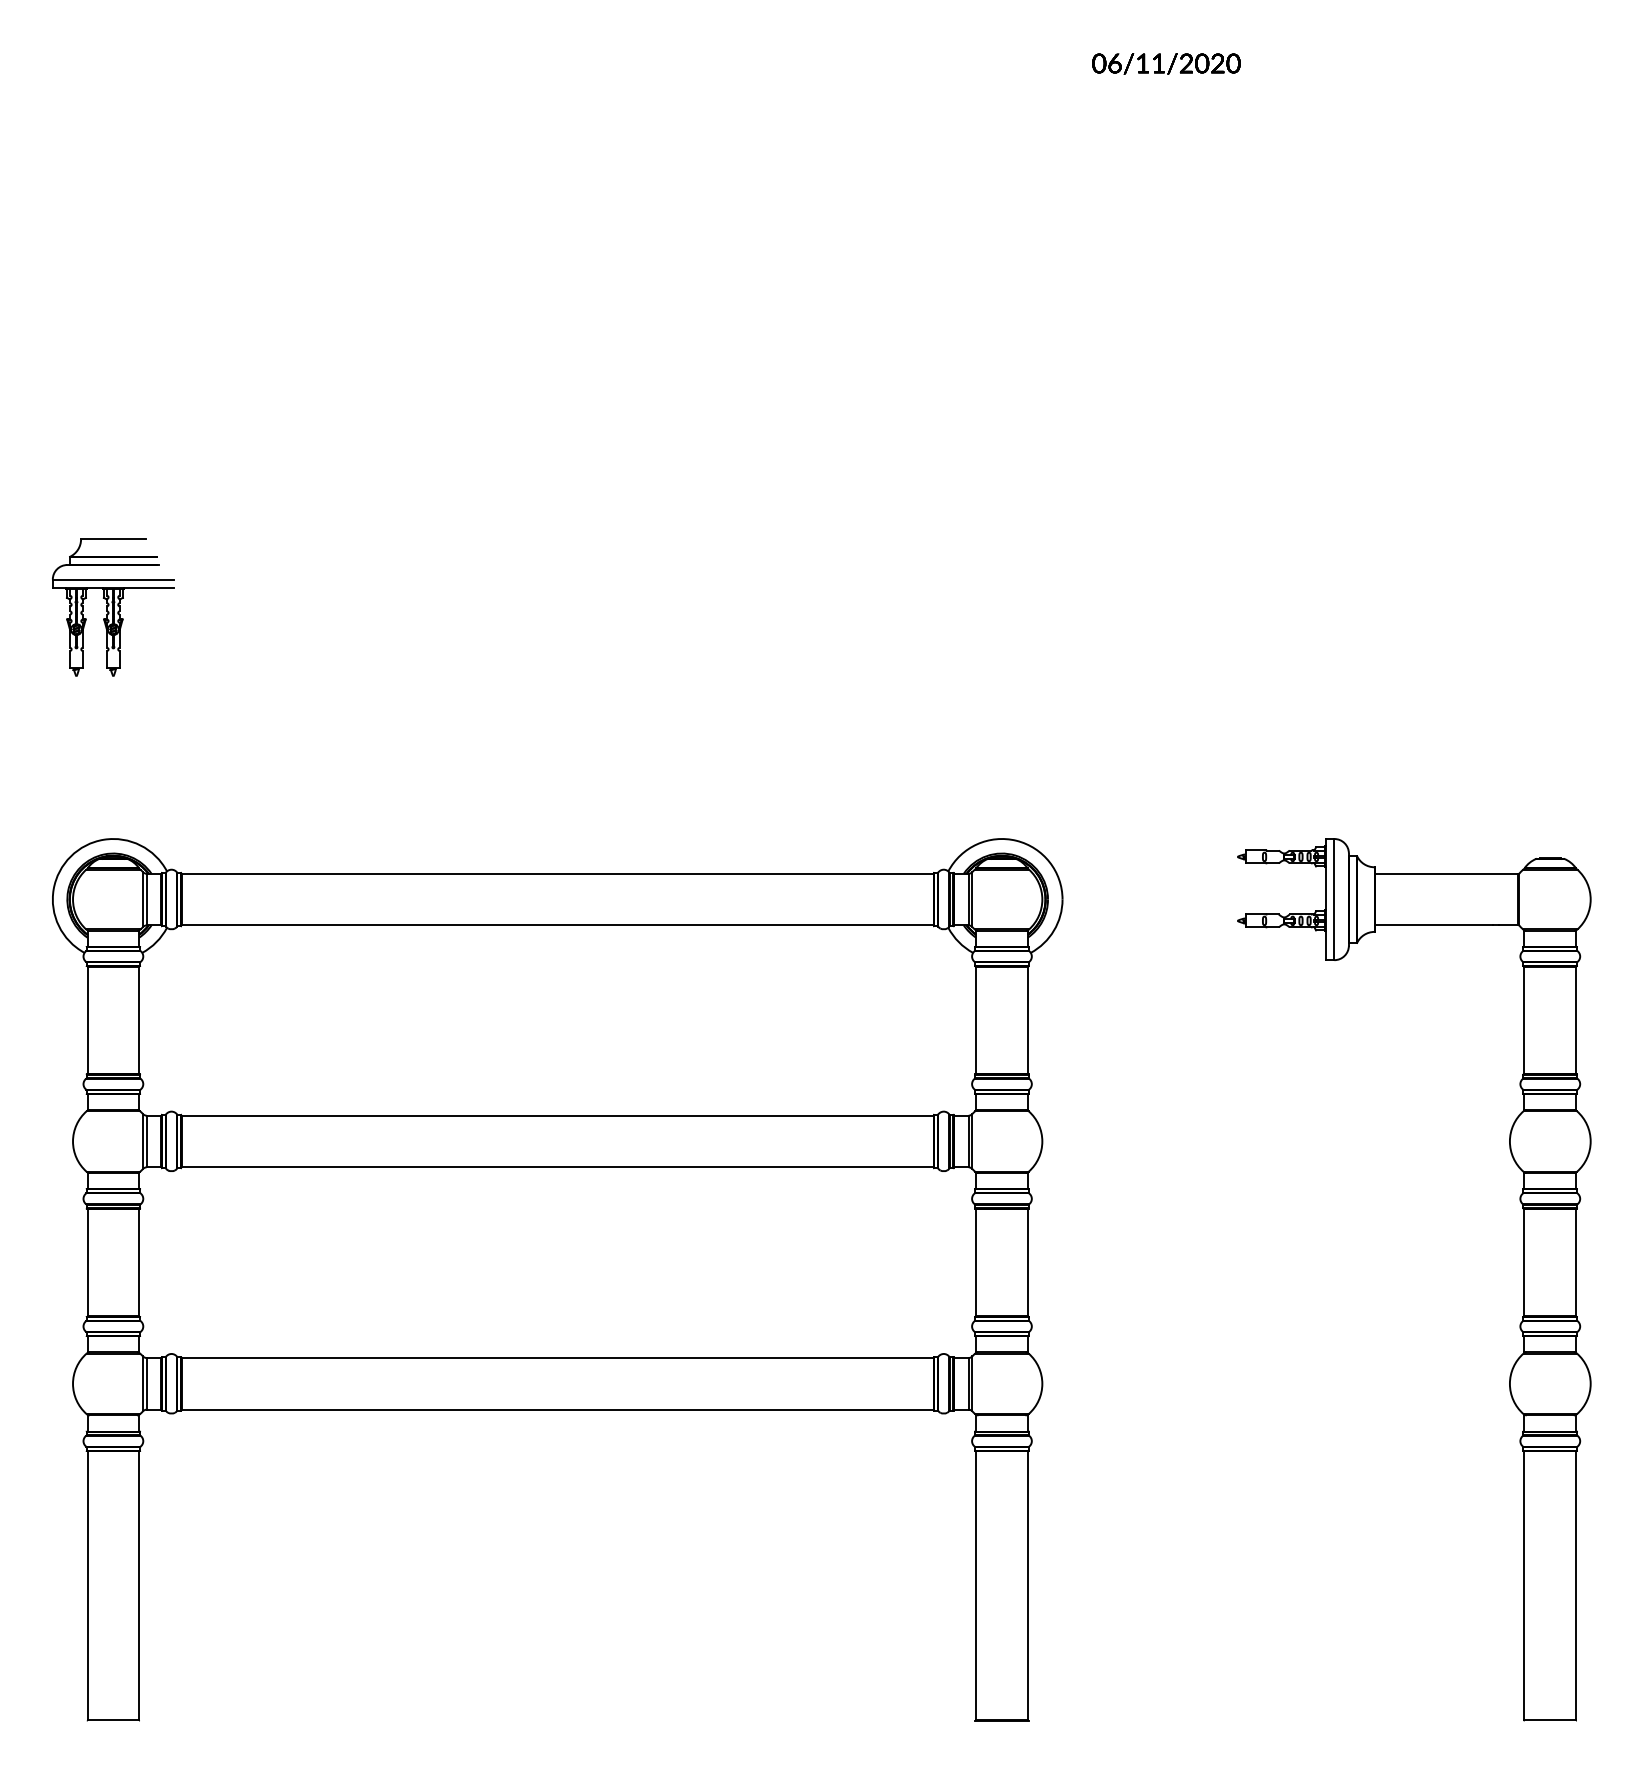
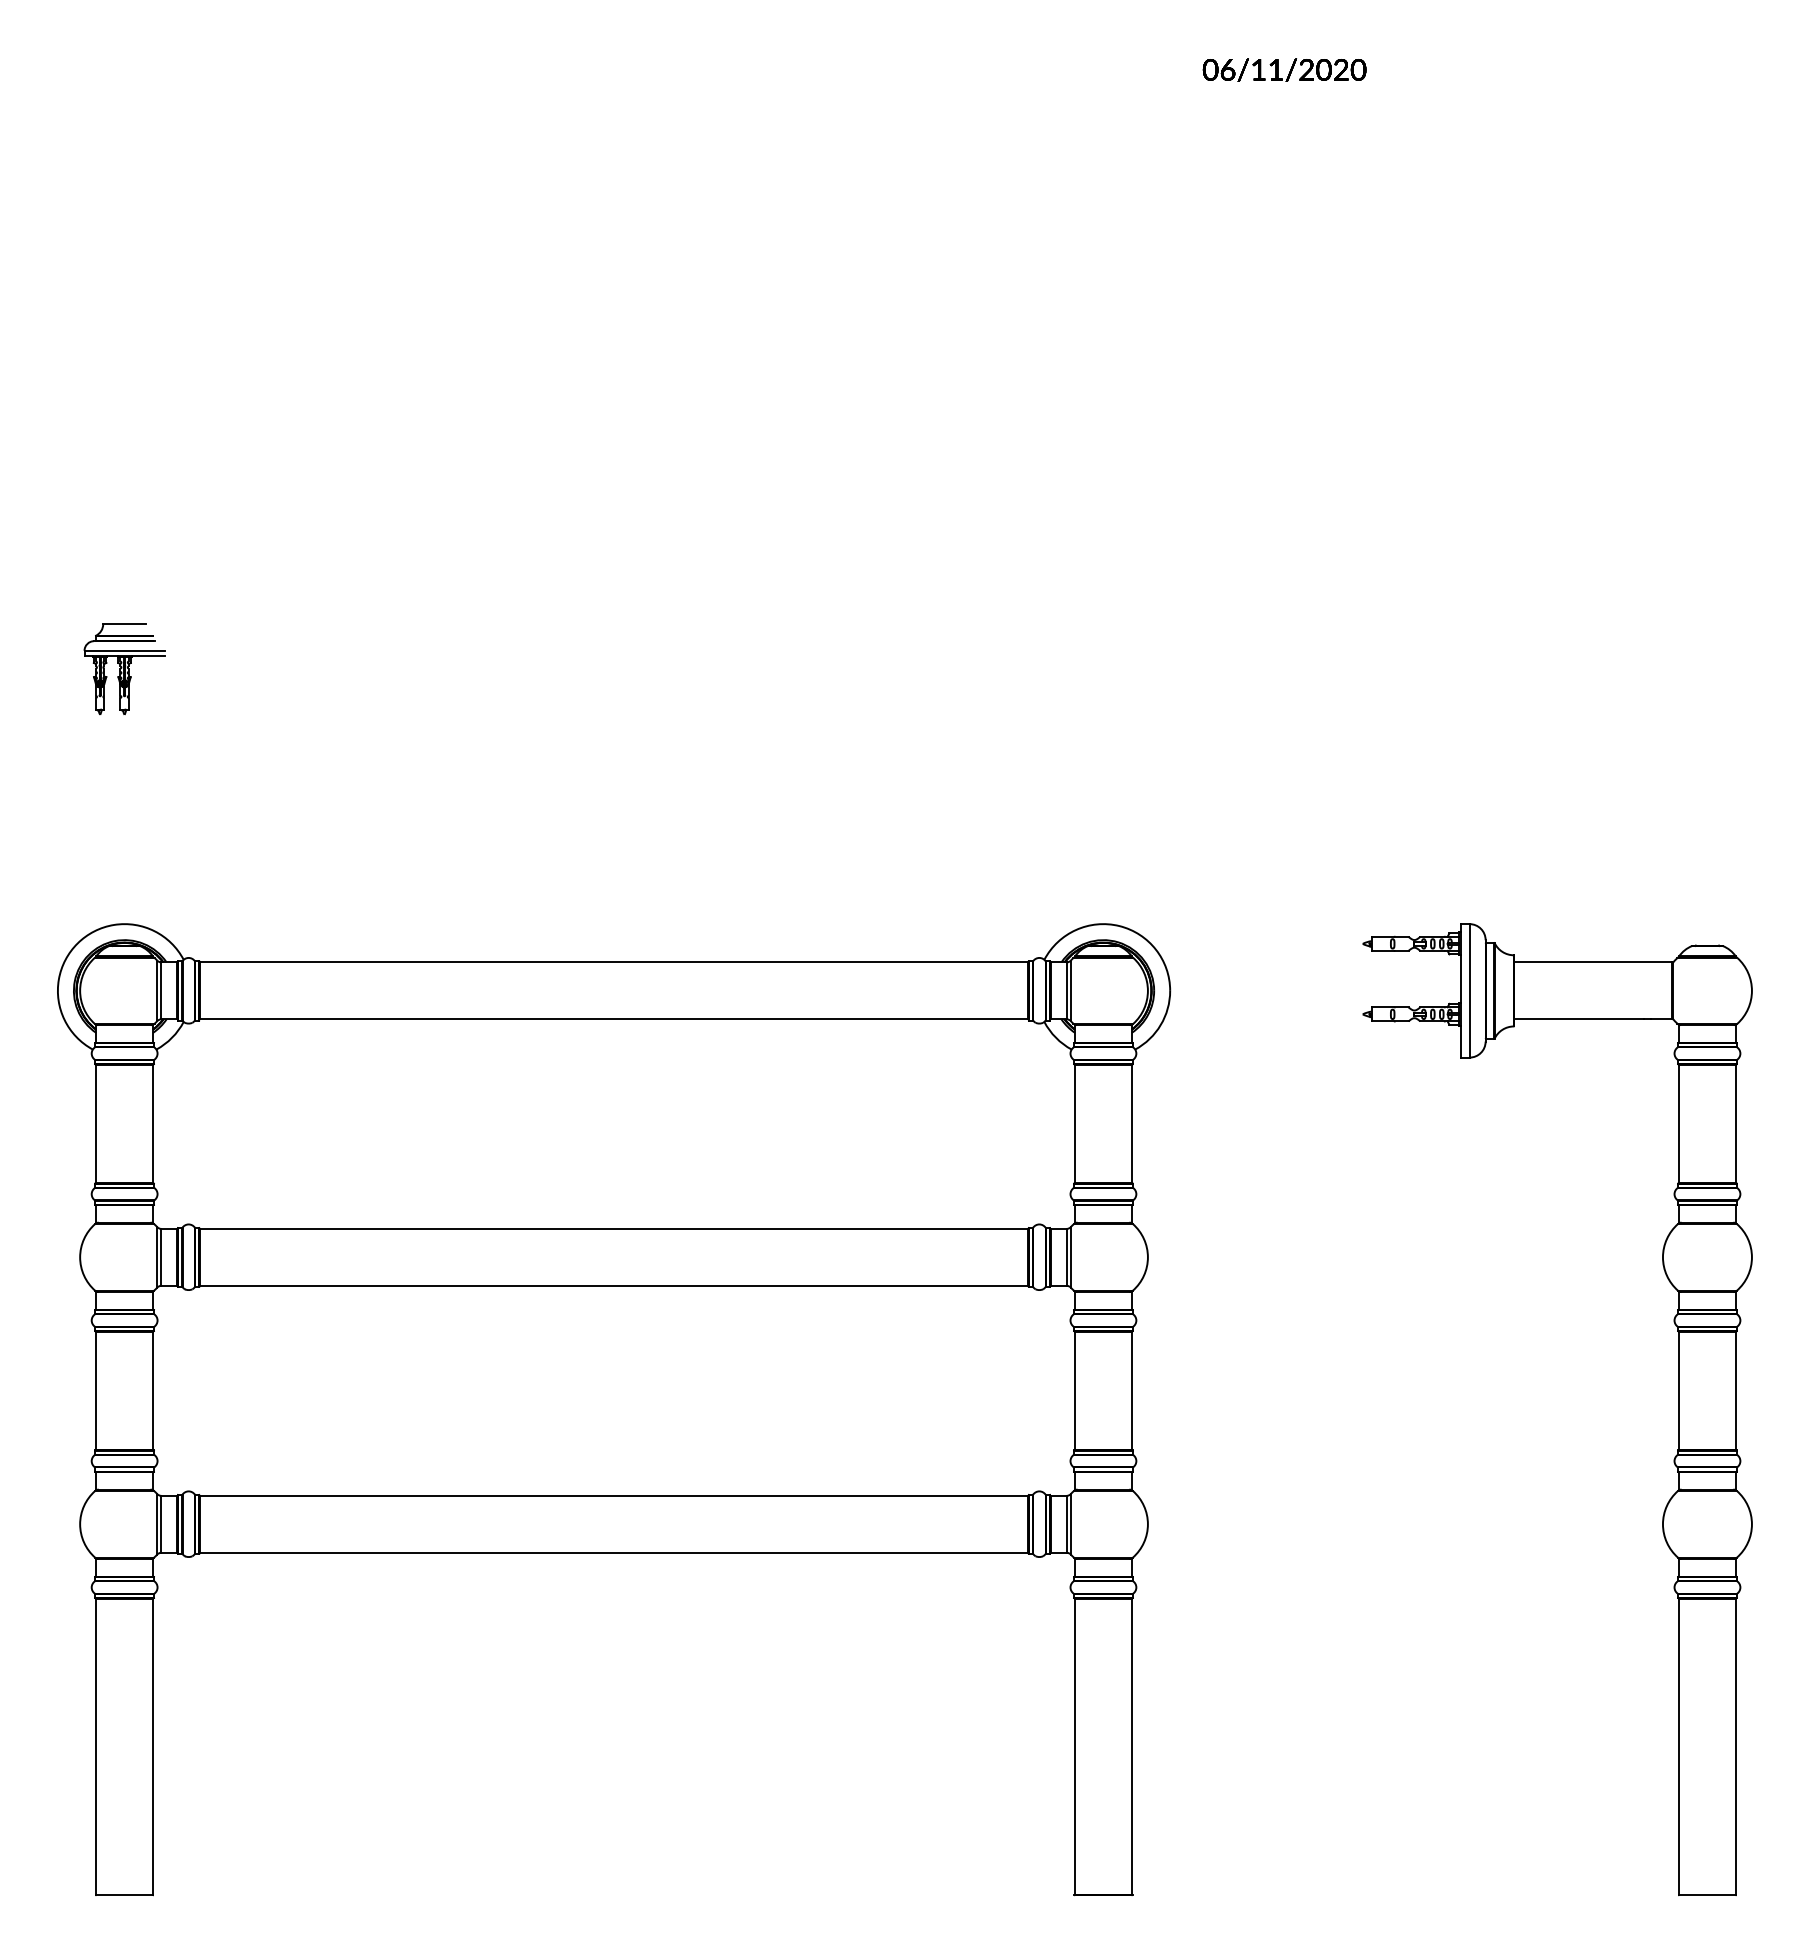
part: (113, 607) -> (124, 669), size x0.6

